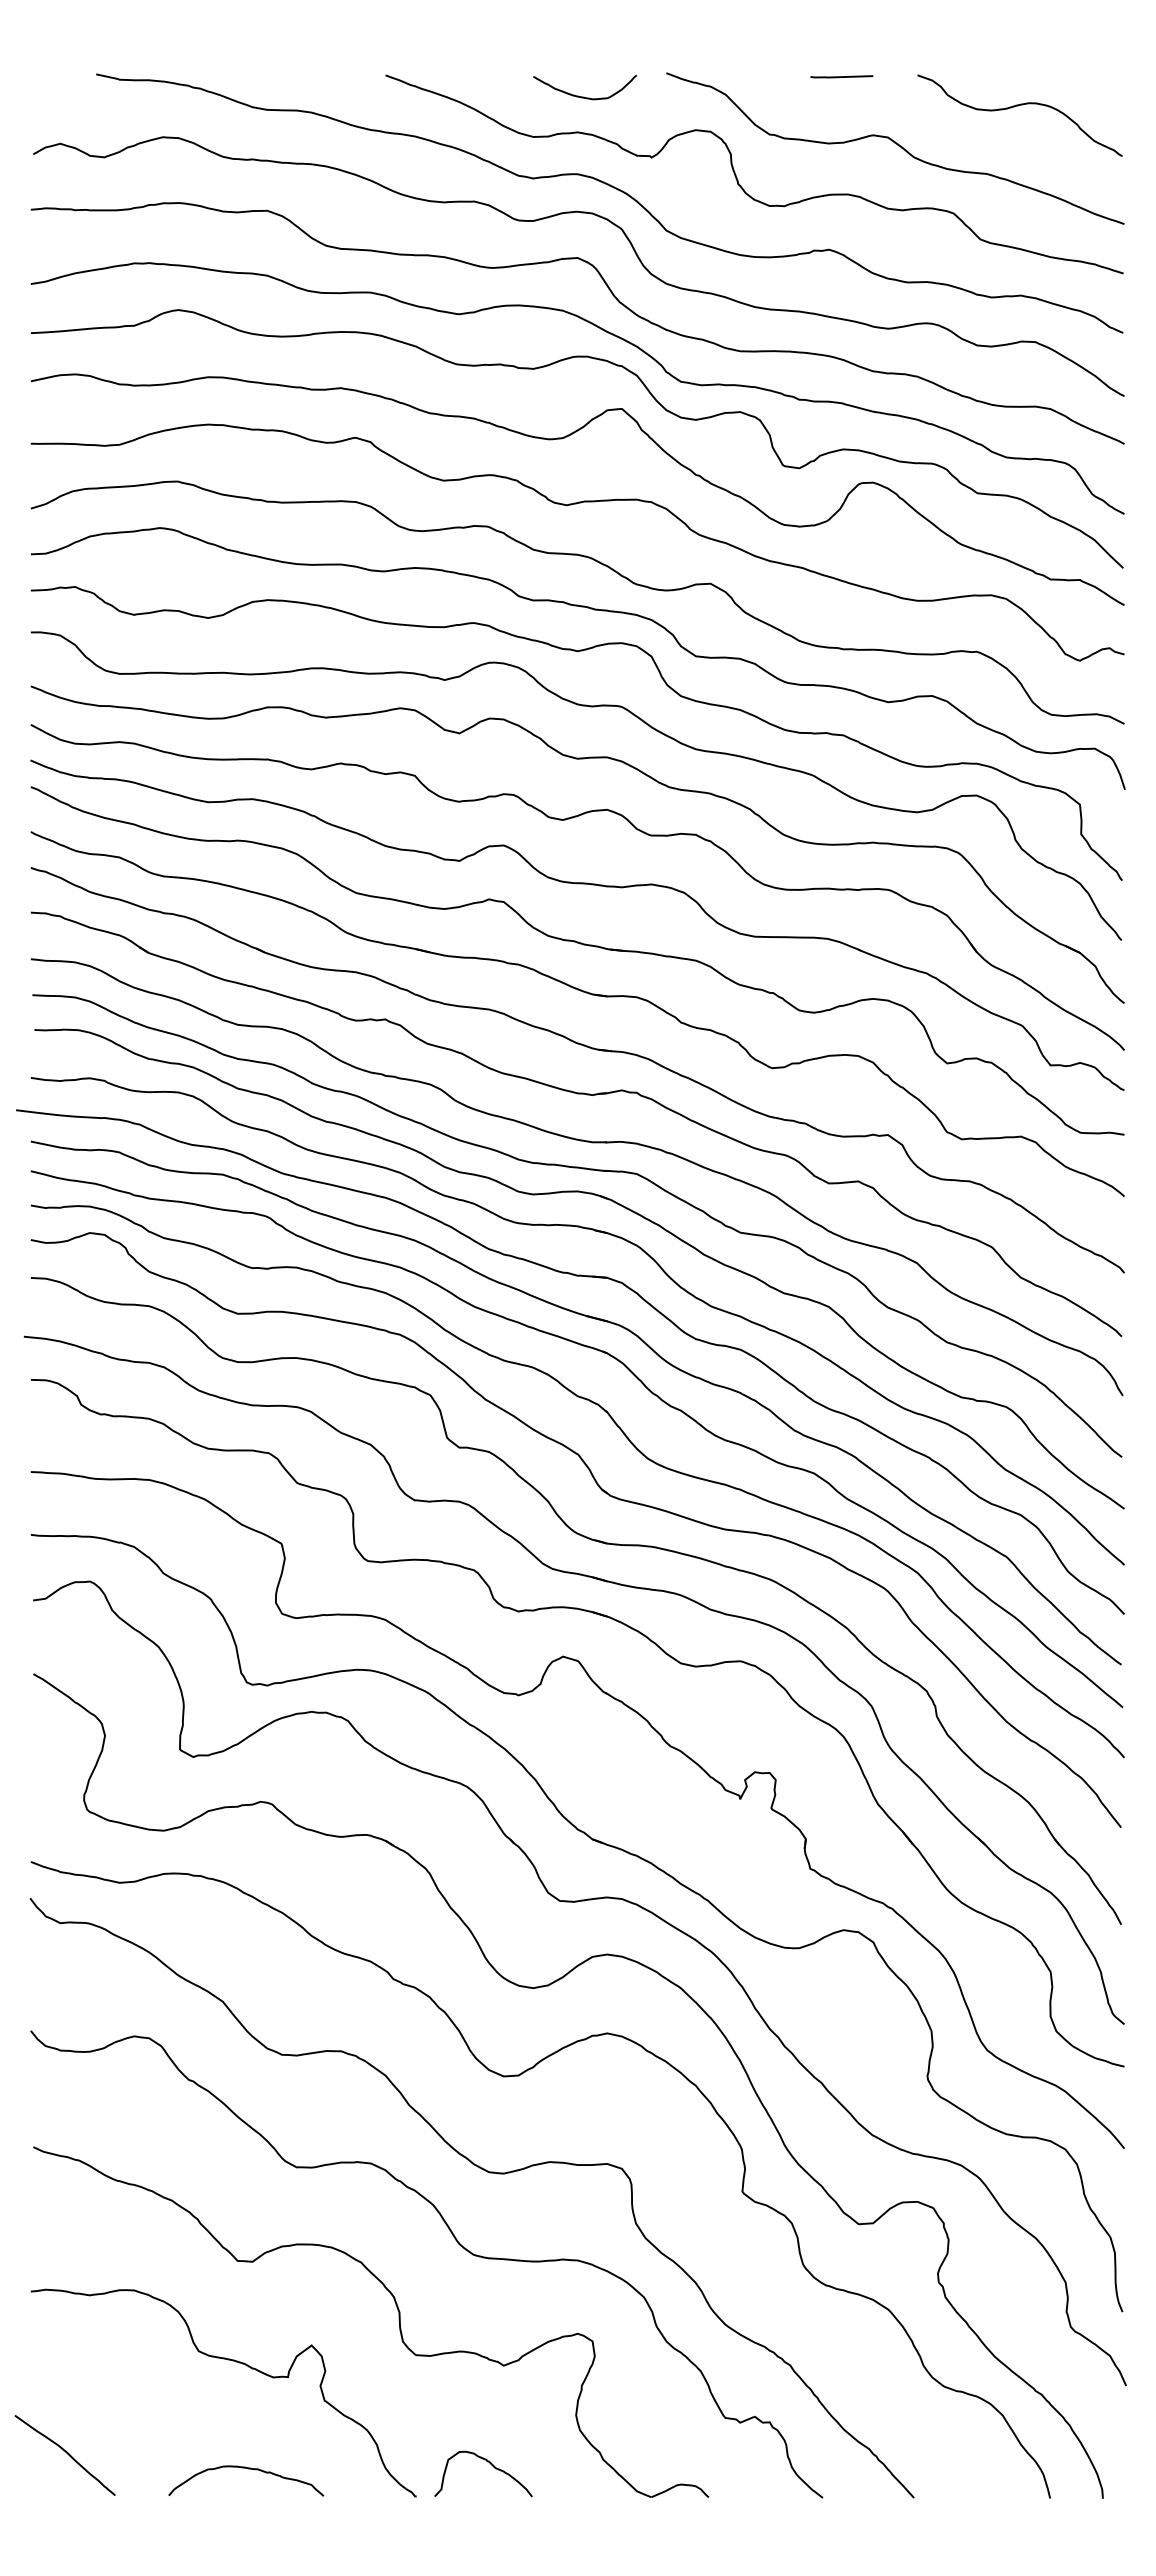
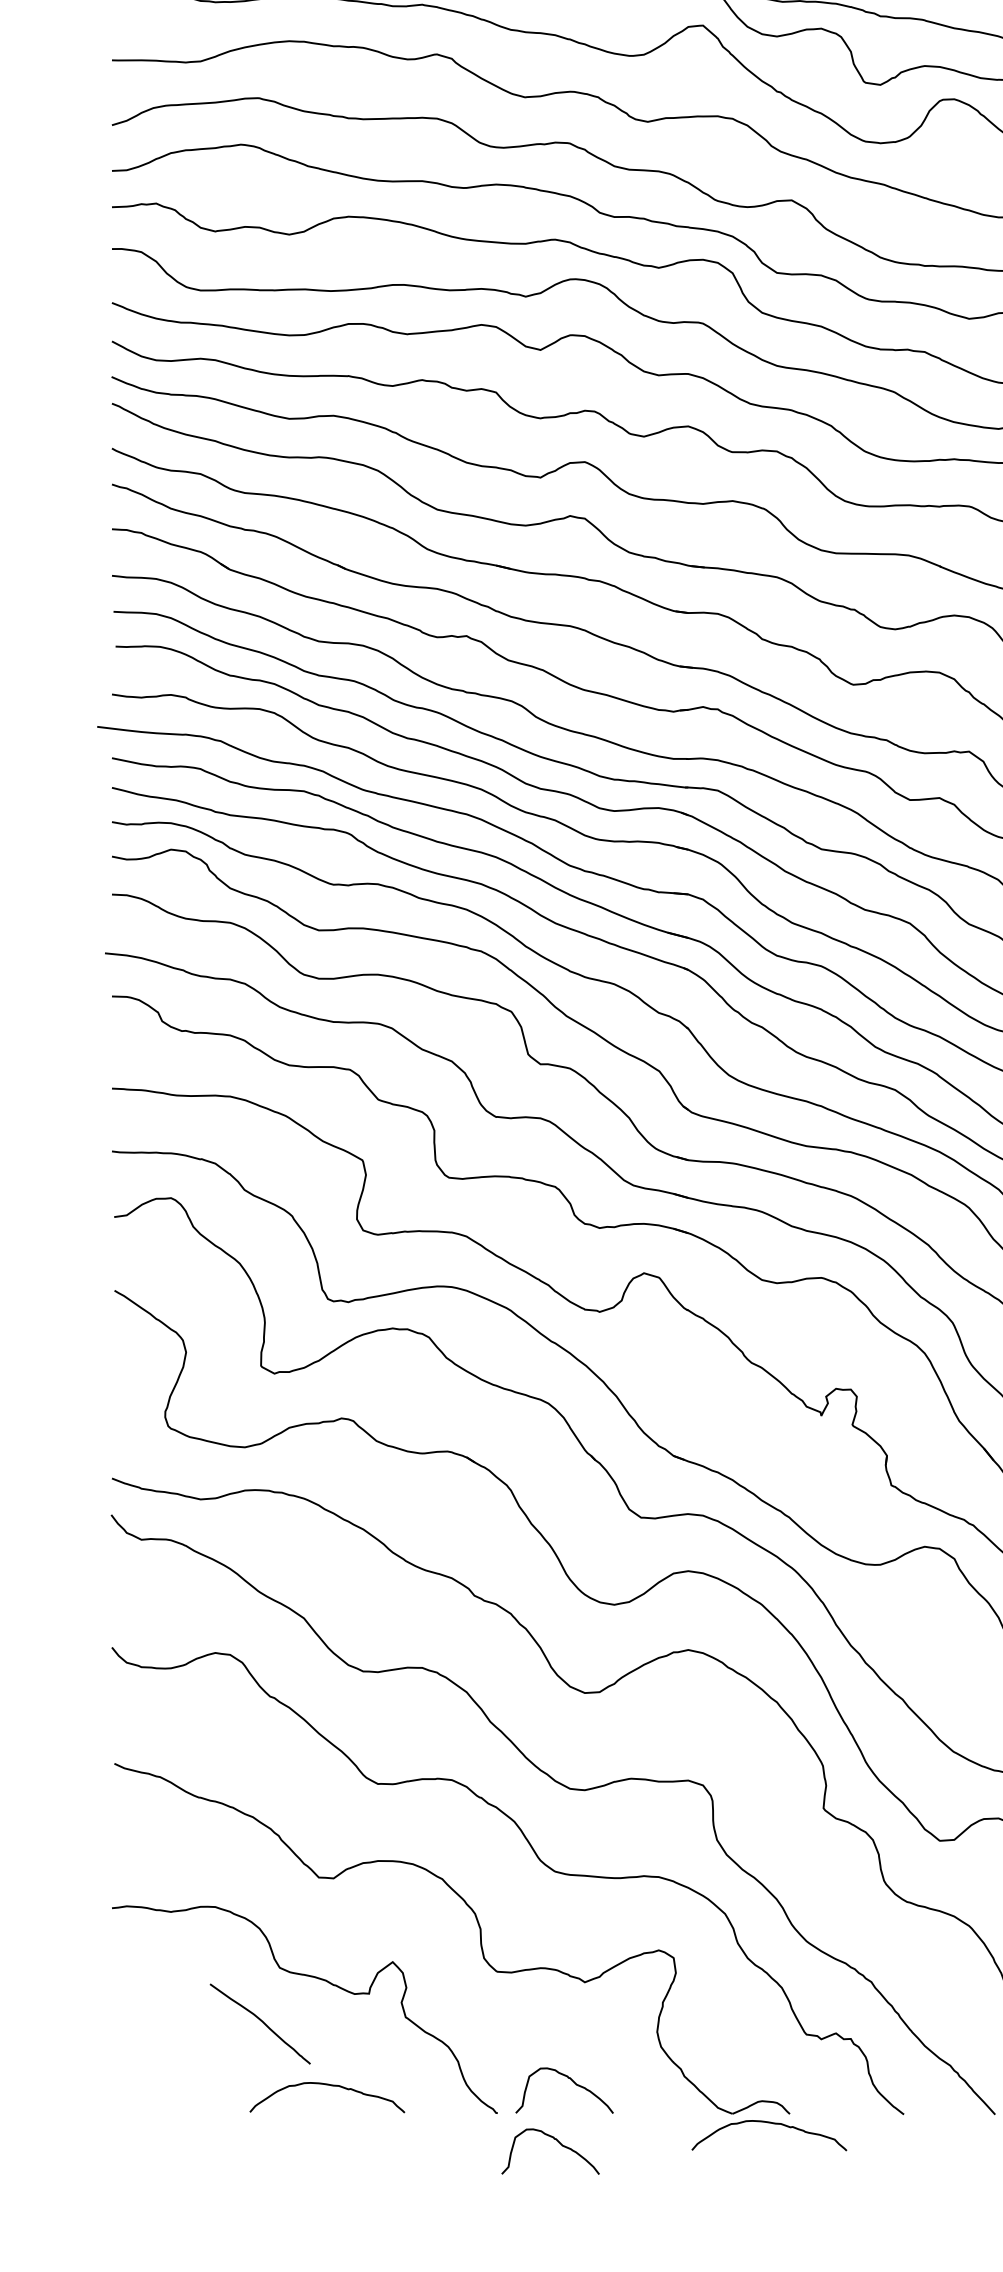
curve: (66, 2453) -> (261, 2022), moved
curve: (690, 2507) -> (771, 2124), added
curve: (477, 2526) -> (558, 2143), added

